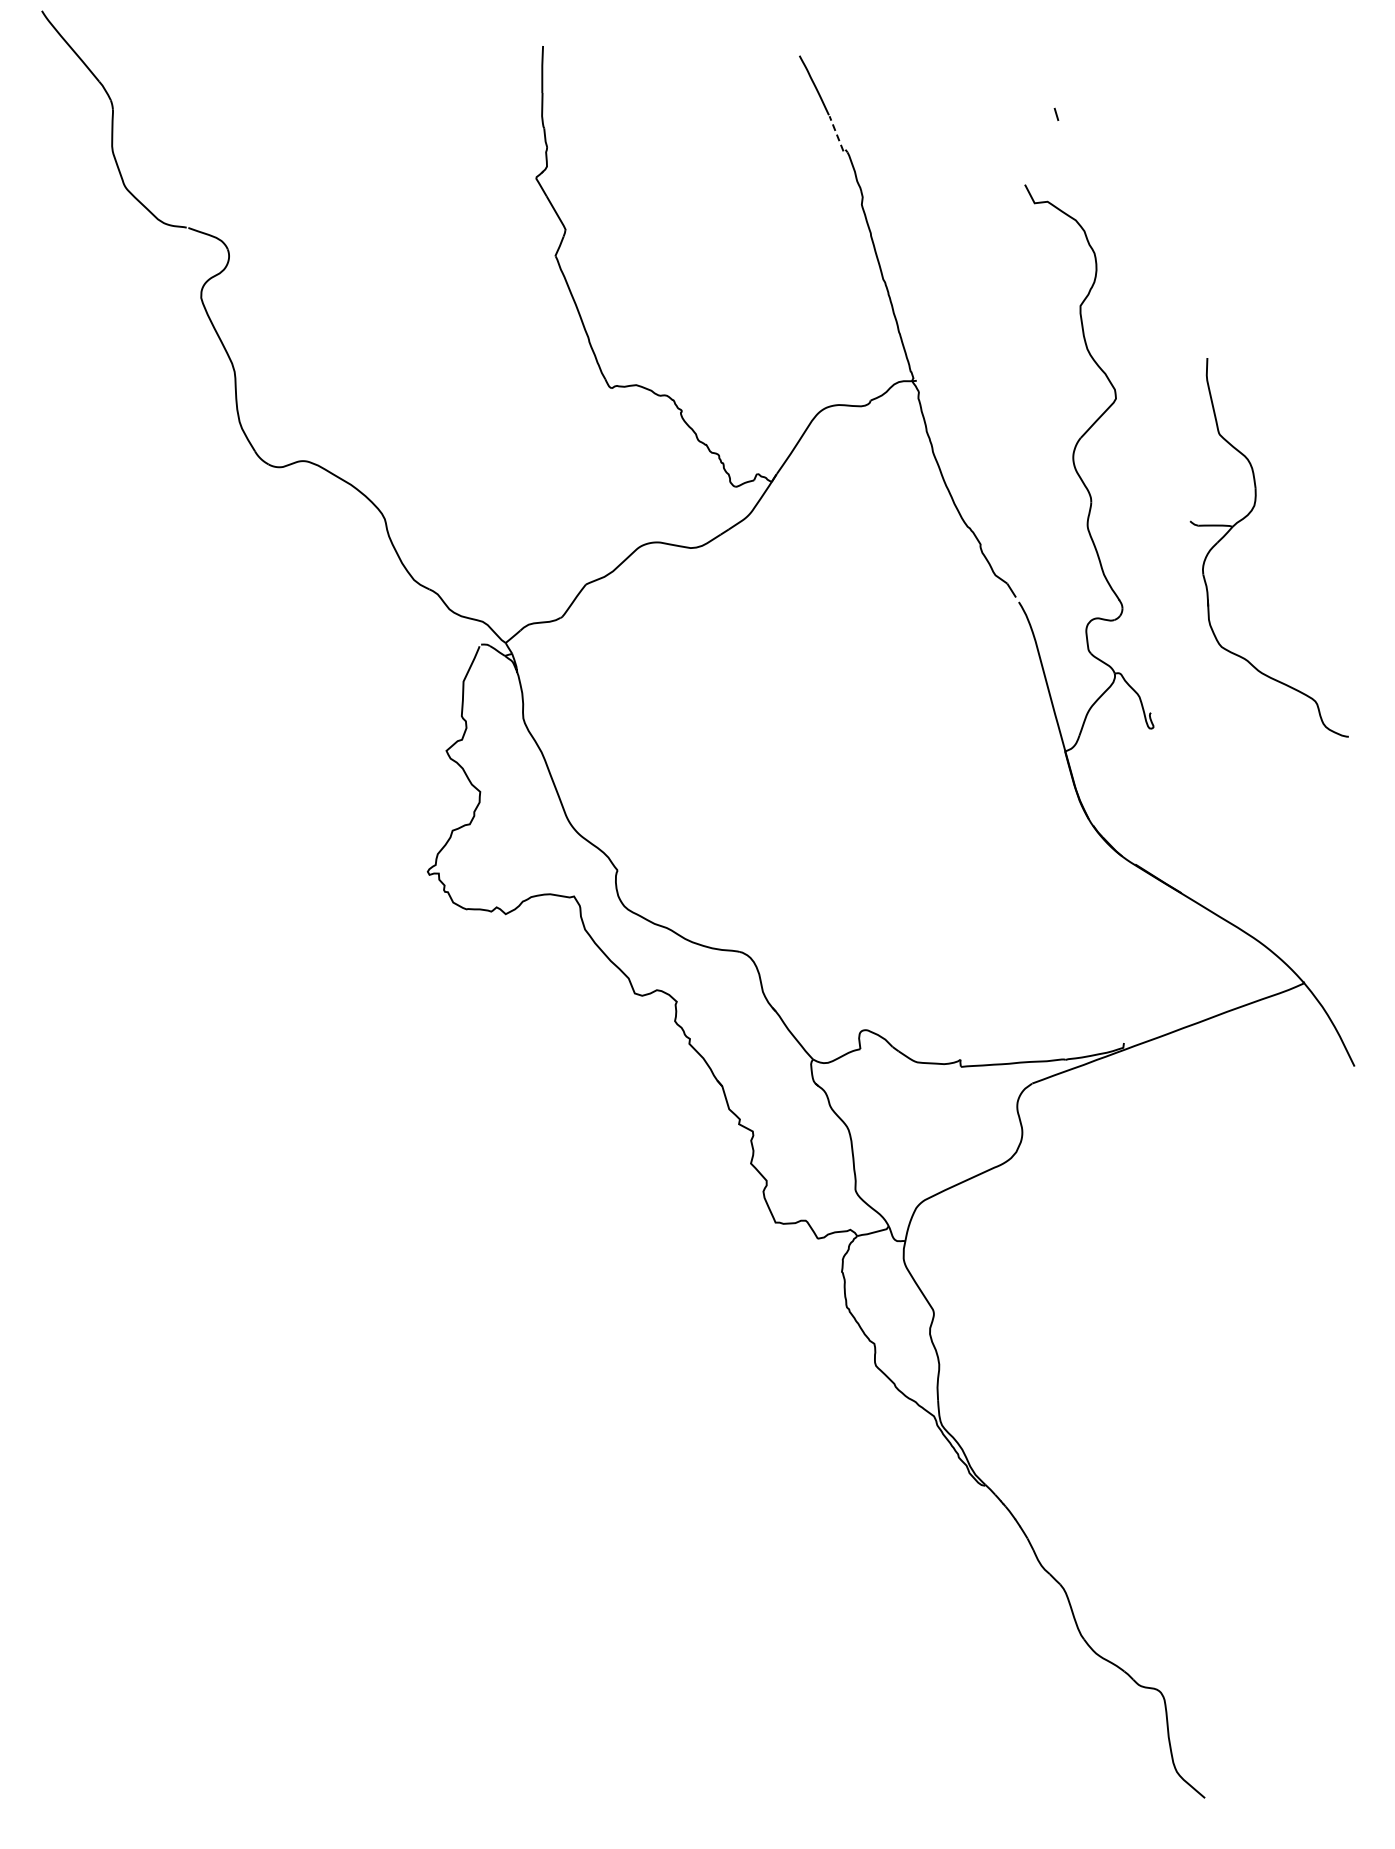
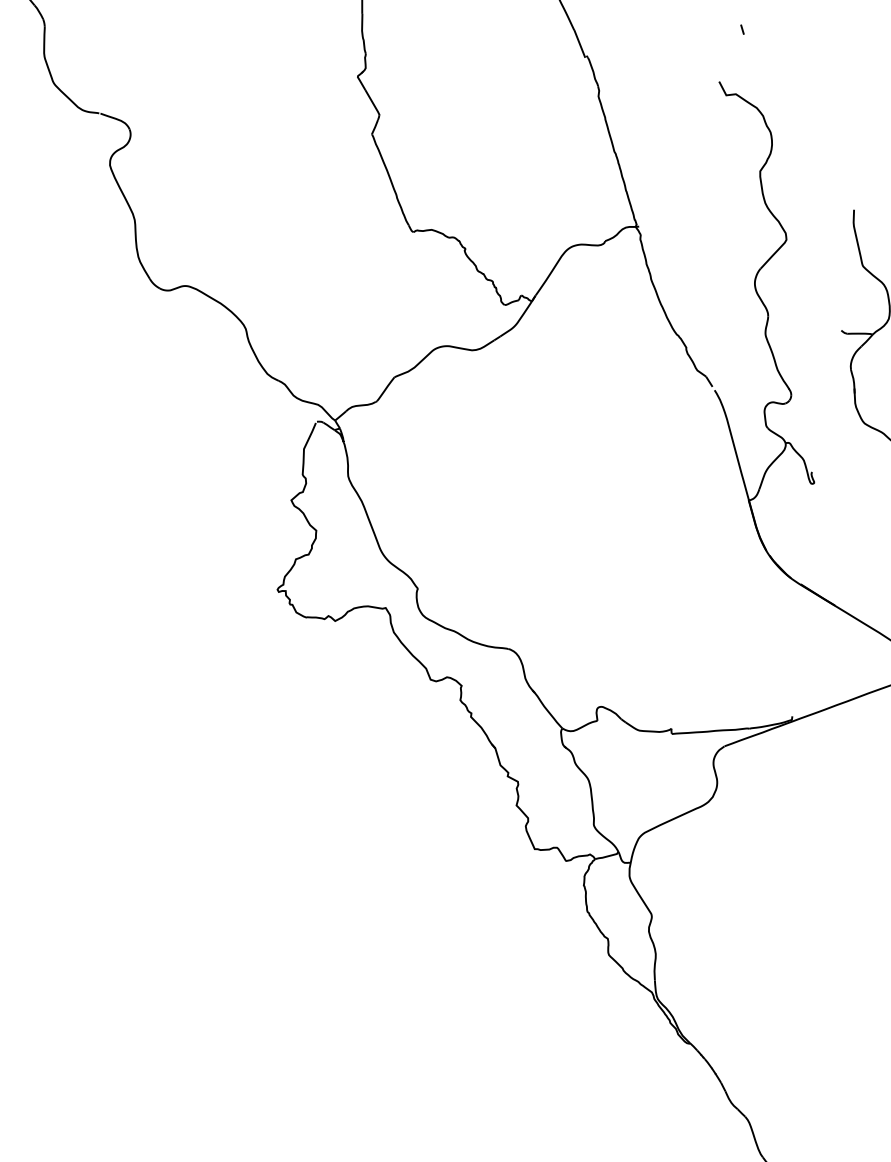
line: (836, 133) -> (579, 43), dashed -> solid

